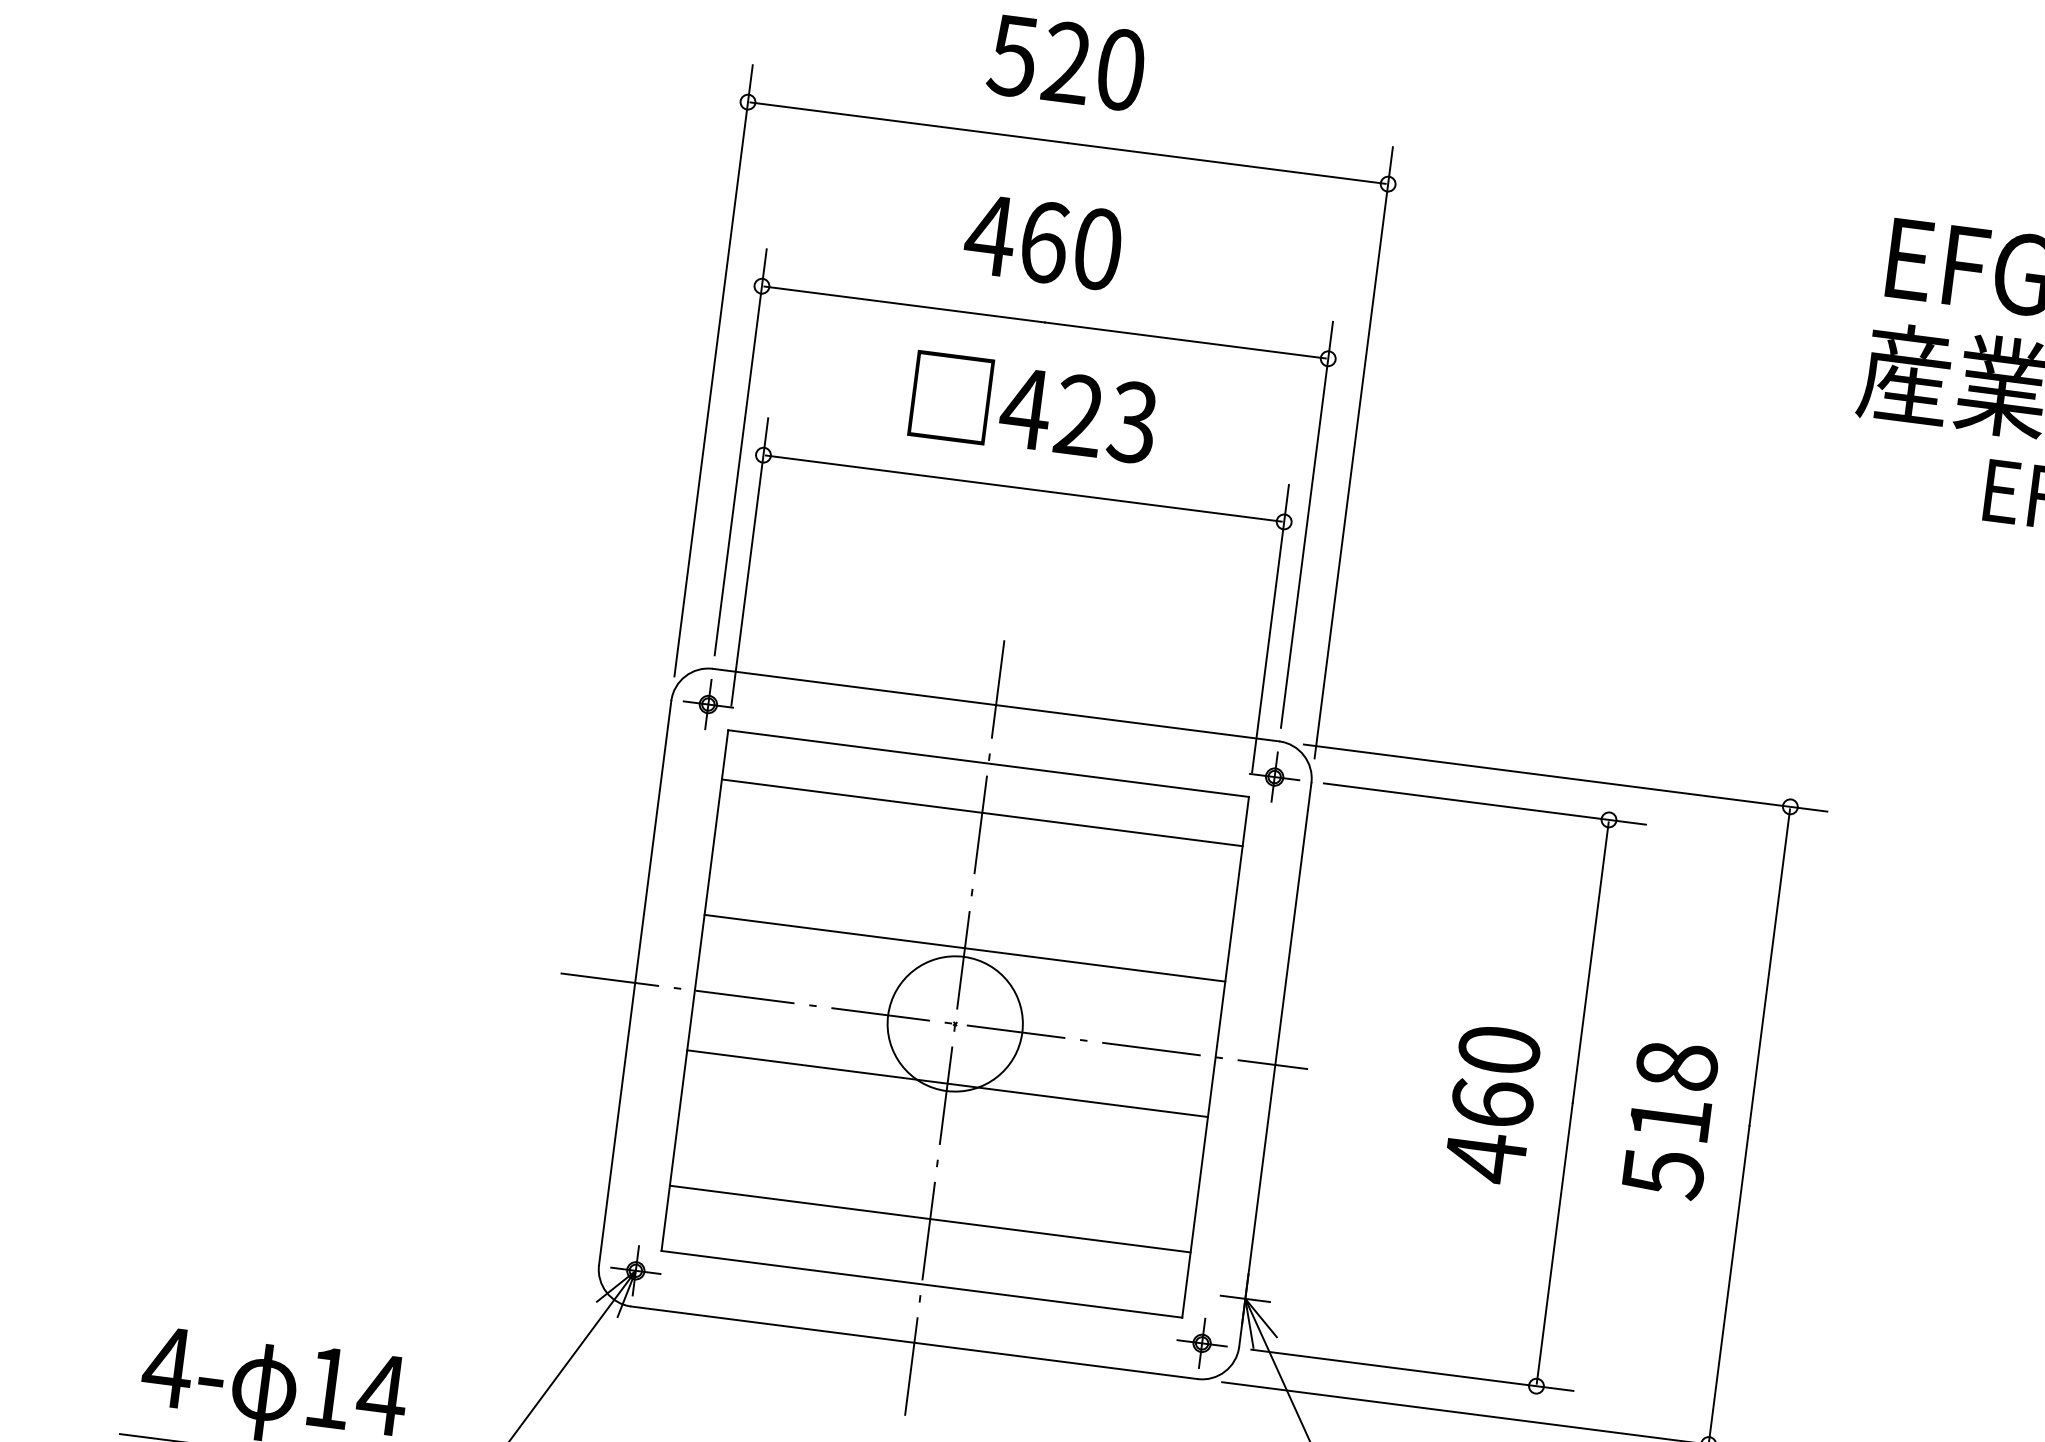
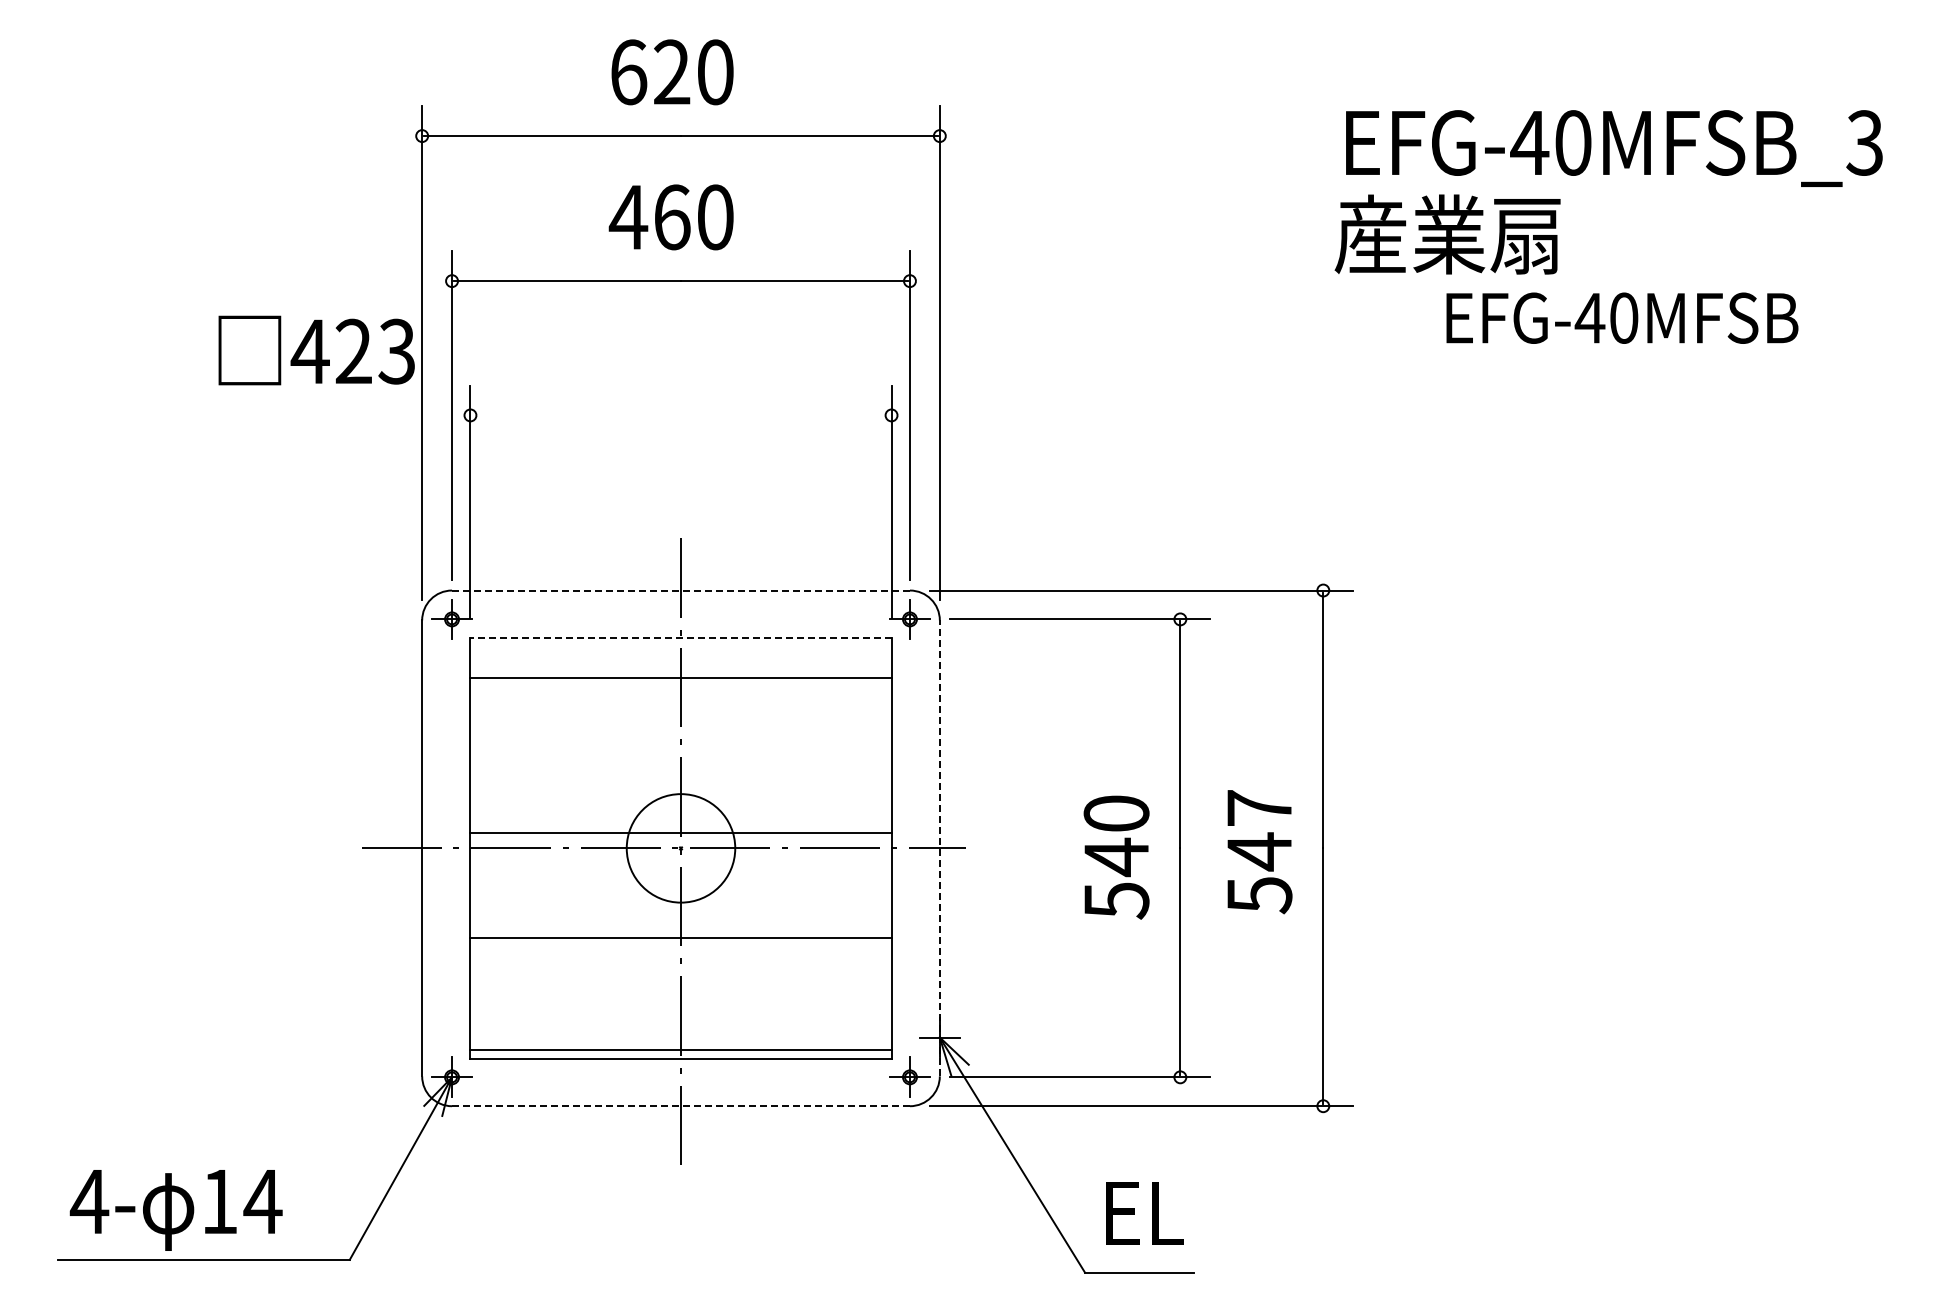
text: (1013, 56) -> (628, 72), 520 -> 620
text: (1033, 408) -> (316, 350), moved
line: (1023, 488) -> (680, 415), removed
line: (996, 705) -> (681, 590), solid -> dashed
line: (989, 763) -> (681, 637), solid -> dashed
line: (964, 948) -> (680, 833), moved
line: (1274, 1065) -> (939, 848), solid -> dashed
line: (946, 1083) -> (680, 937), moved
text: (1673, 1093) -> (1259, 830), 518 -> 547
text: (1489, 1130) -> (1116, 878), 460 -> 540
line: (929, 1219) -> (680, 1050), moved
line: (914, 1343) -> (681, 1106), solid -> dashed

